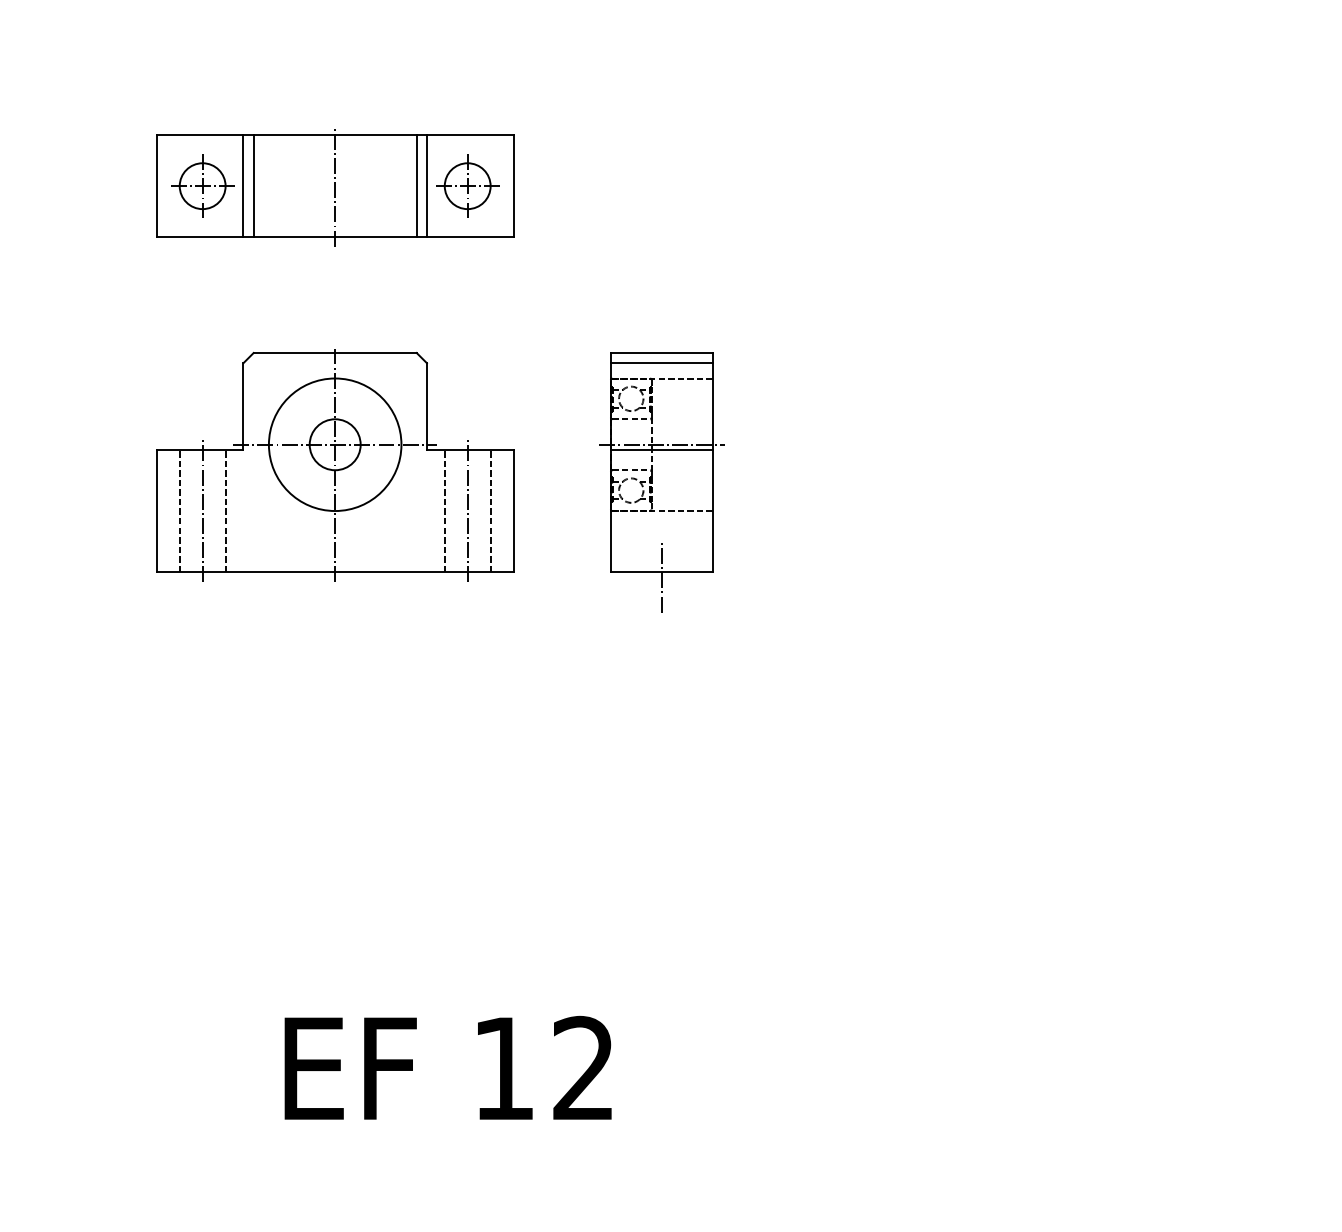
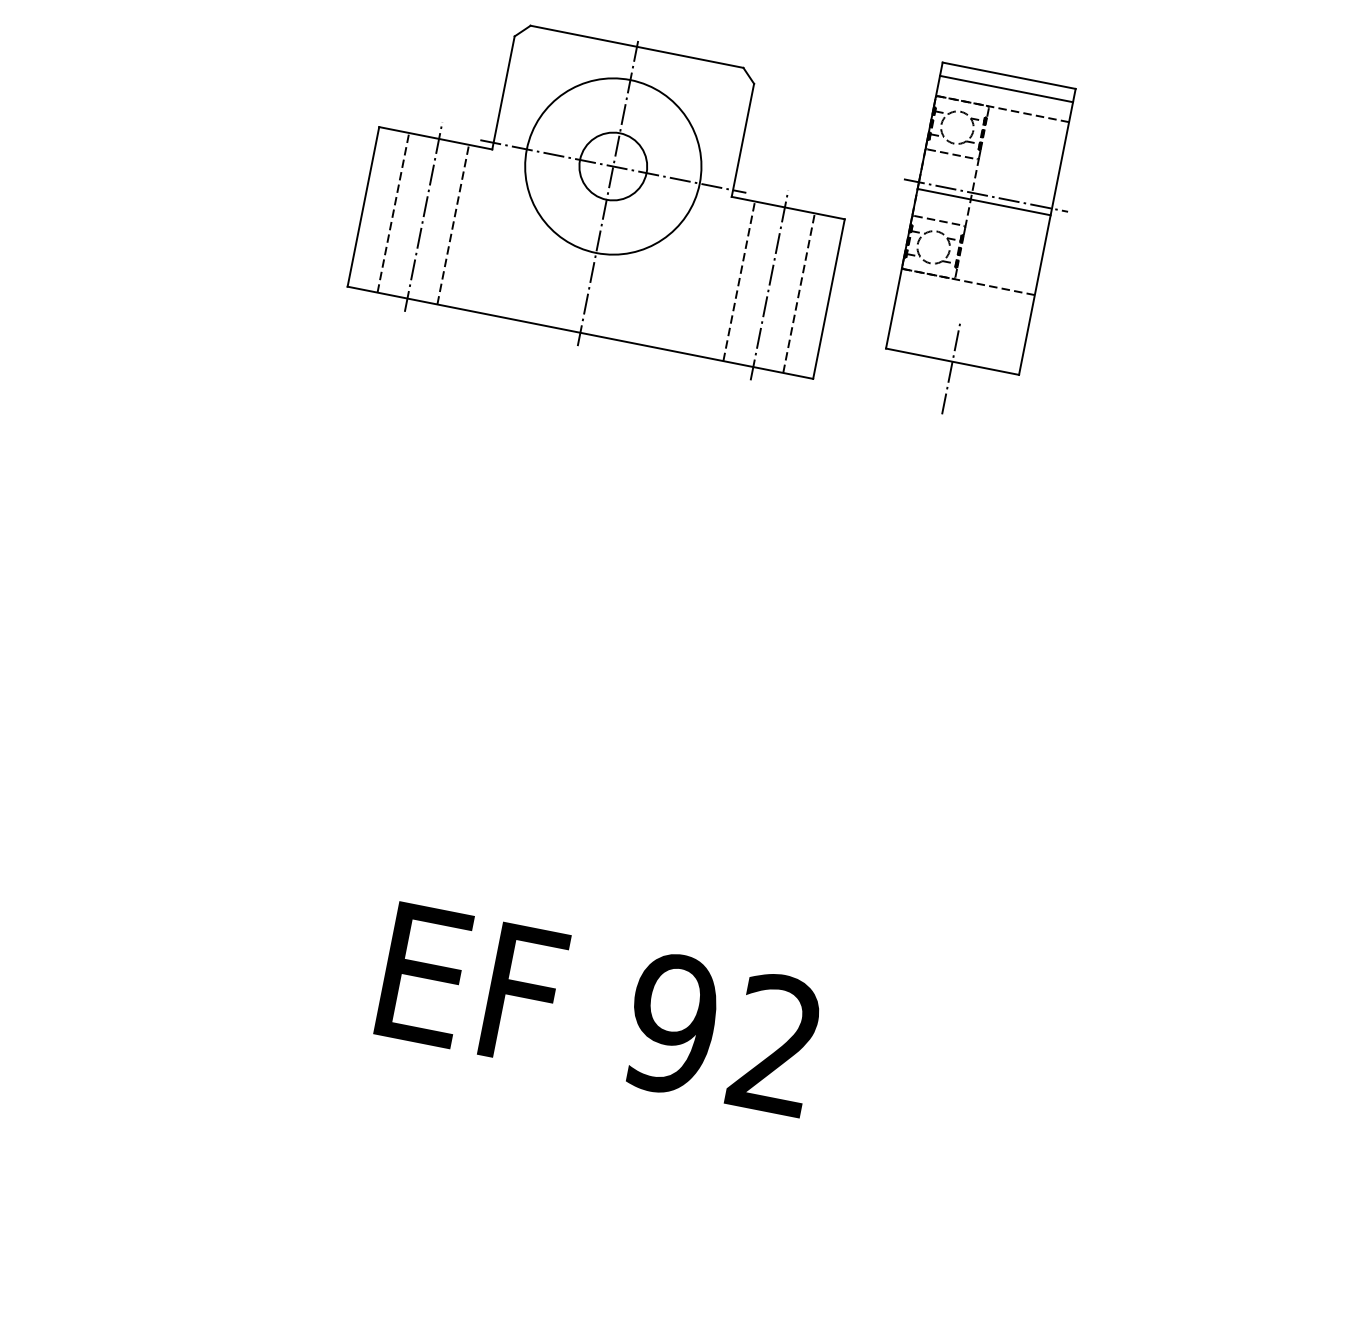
part: (661, 482) -> (975, 244), moved
text: (503, 1068) -> (671, 1023), 12 -> 92

